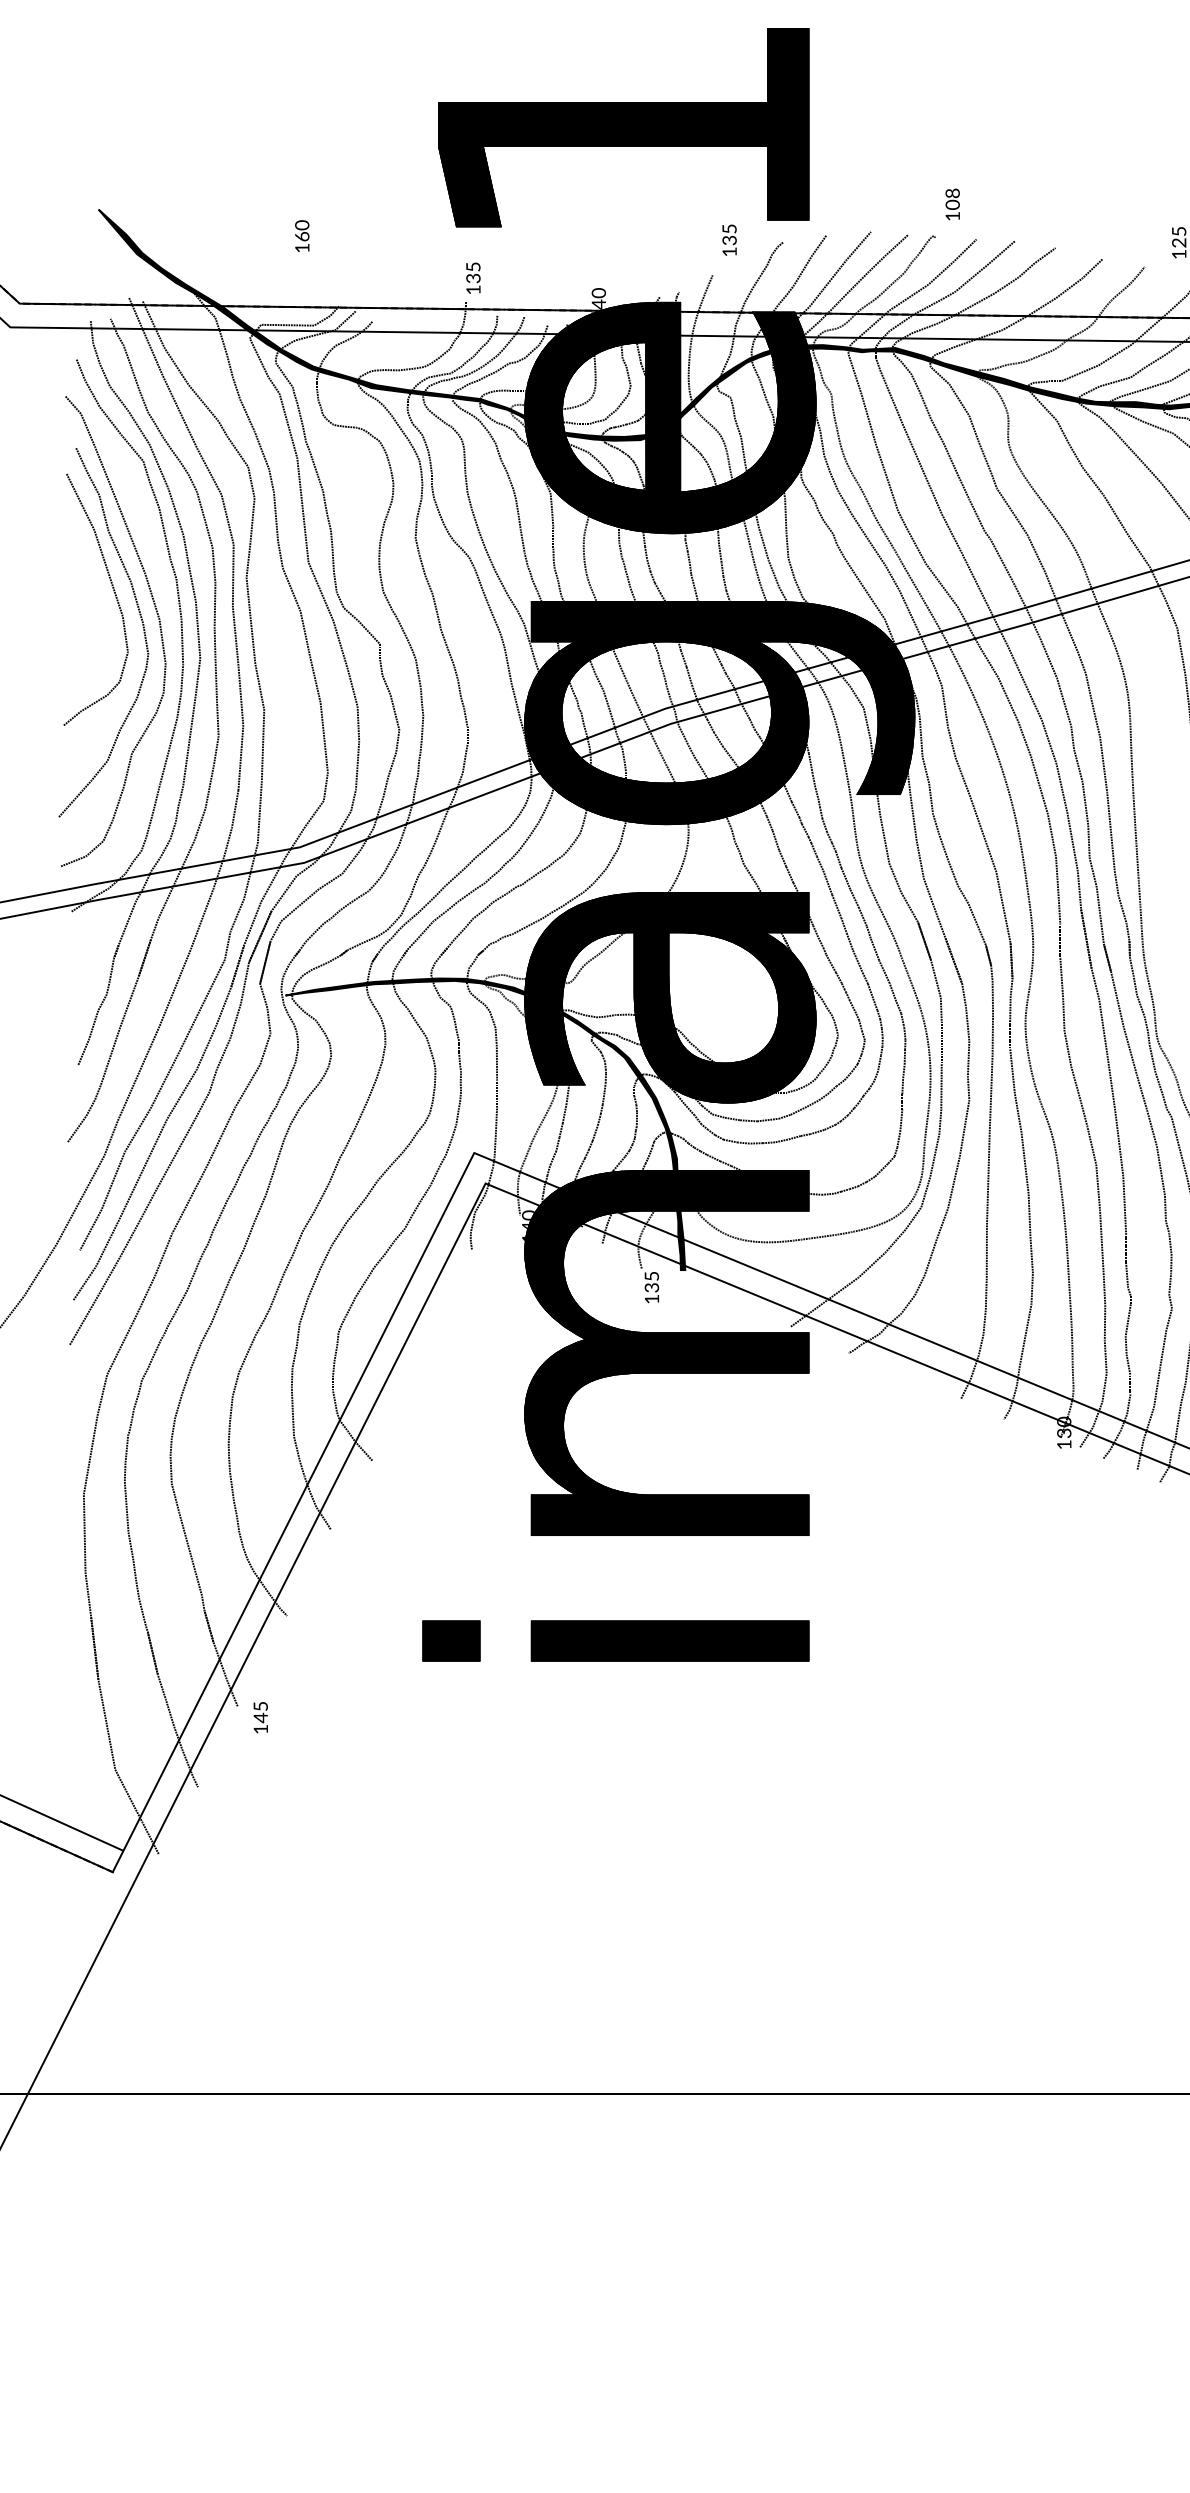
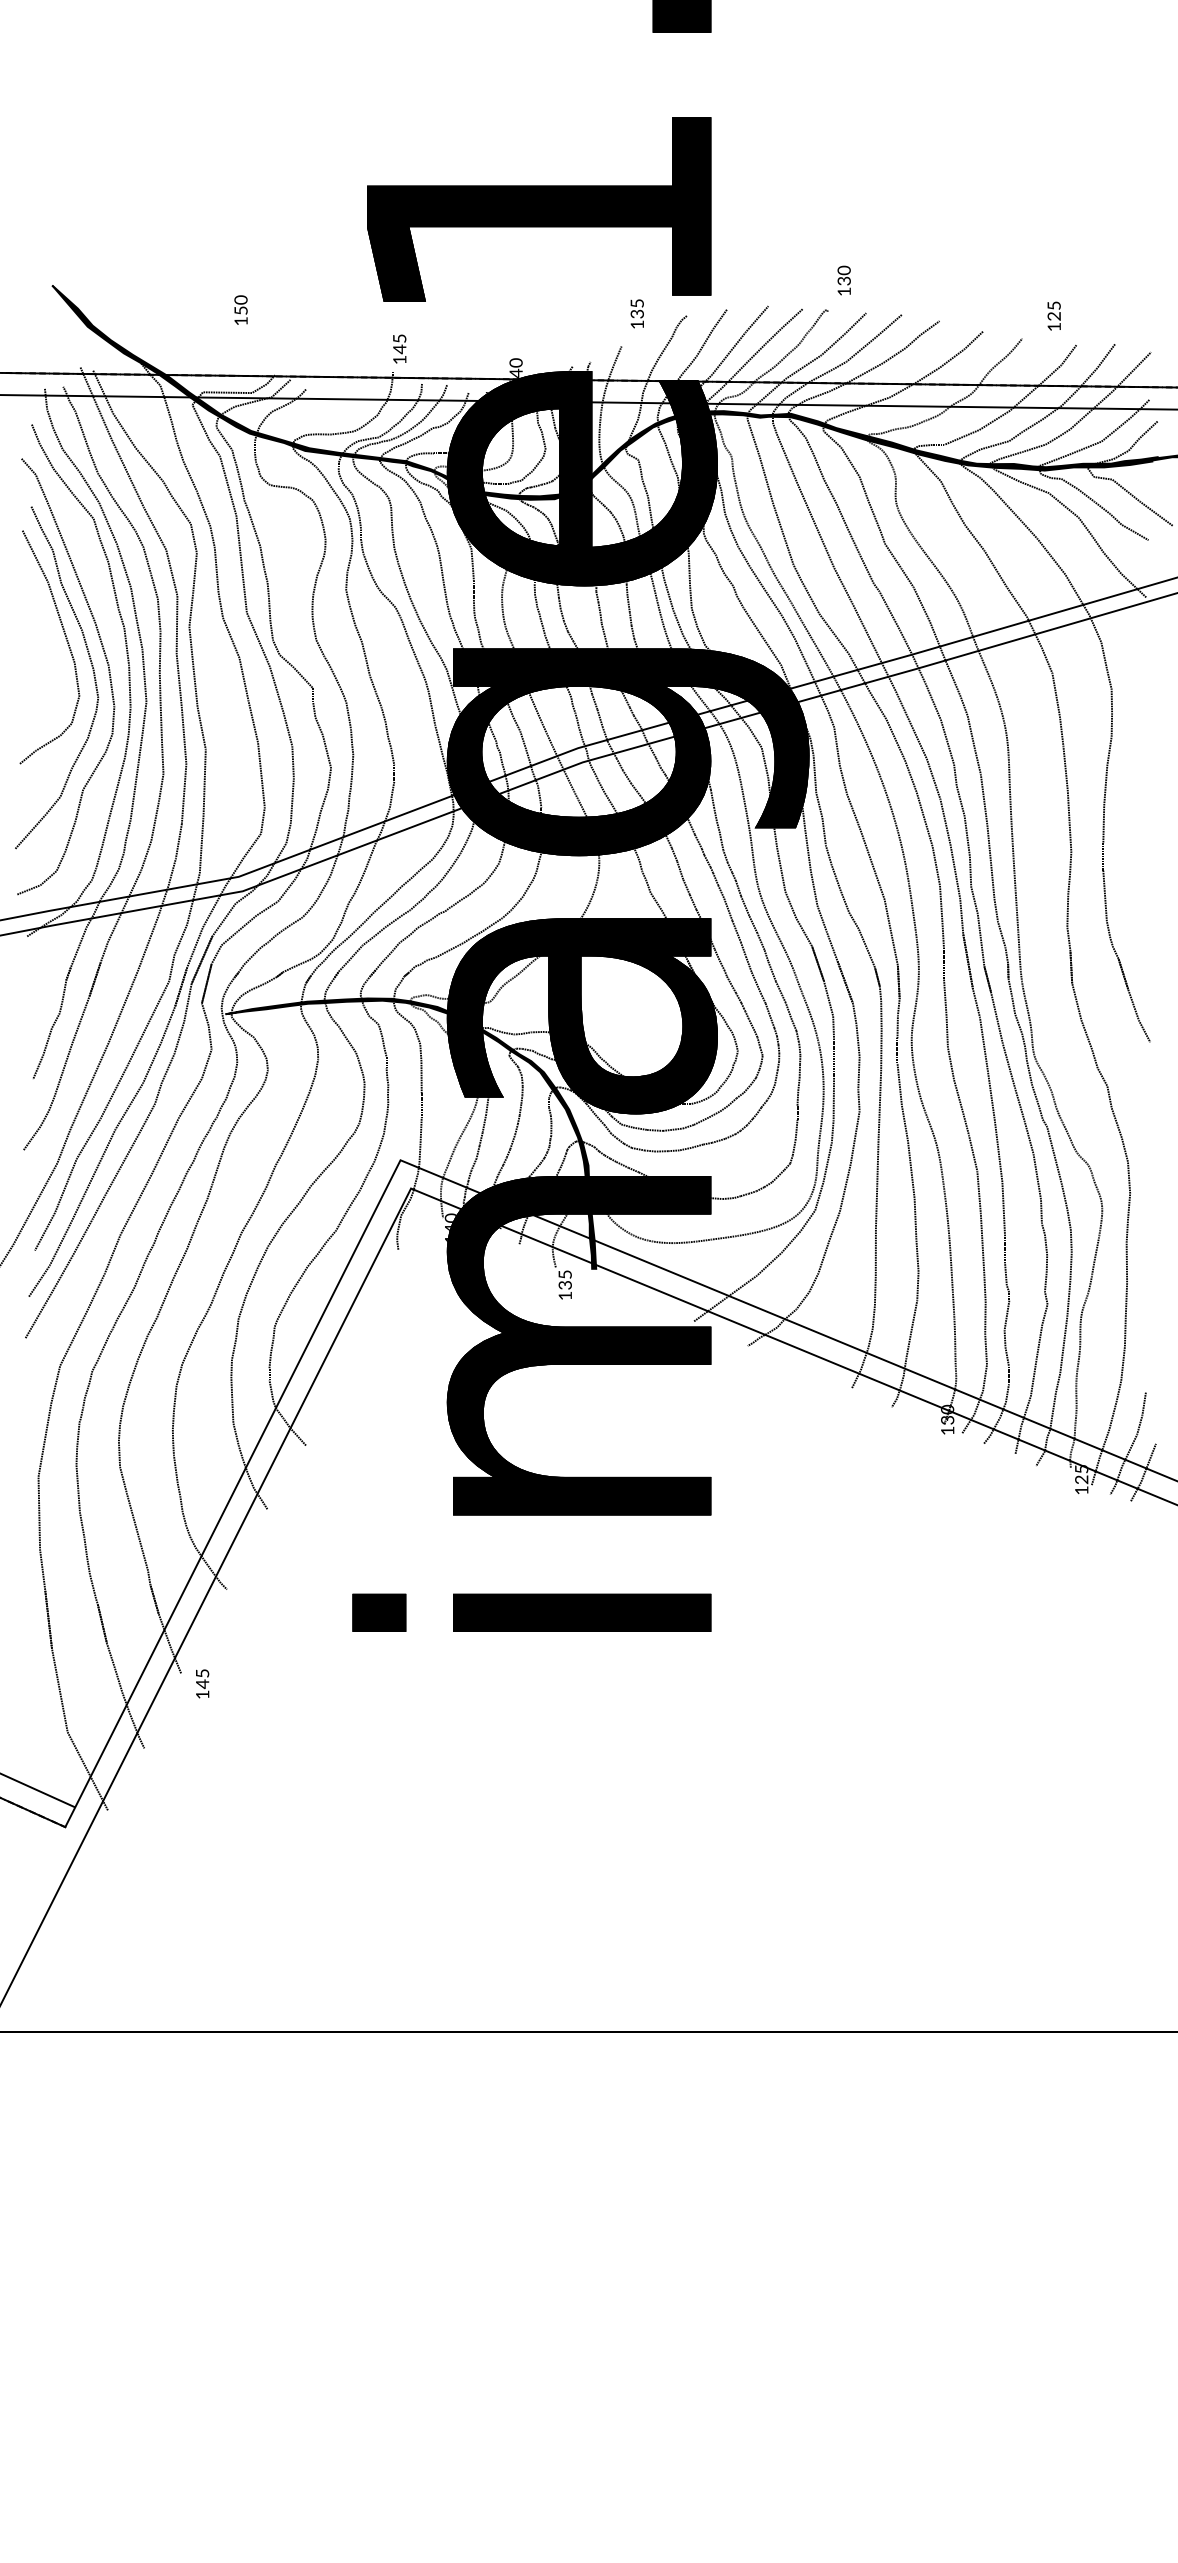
text: (953, 198) -> (844, 275), 108 -> 130
text: (301, 236) -> (240, 310), 160 -> 150
text: (473, 278) -> (399, 349), 135 -> 145

